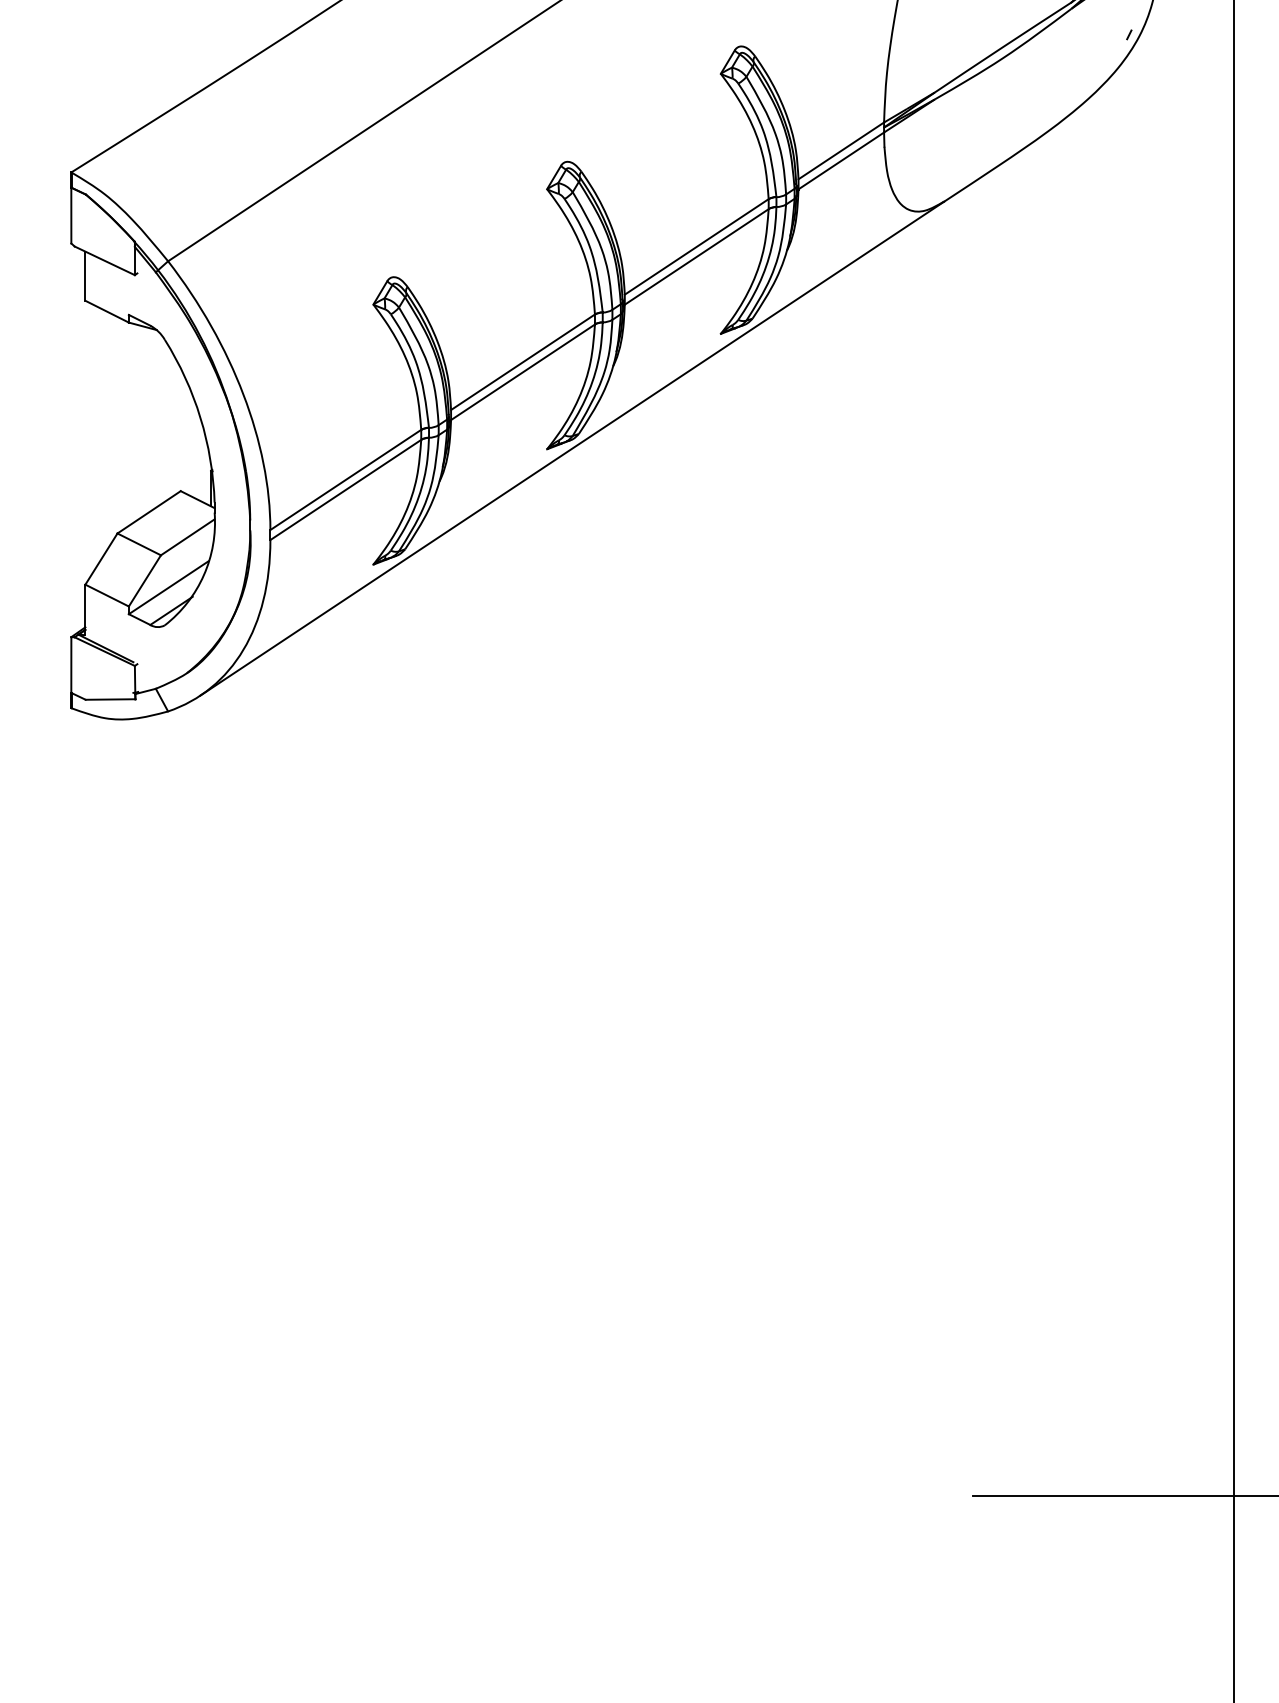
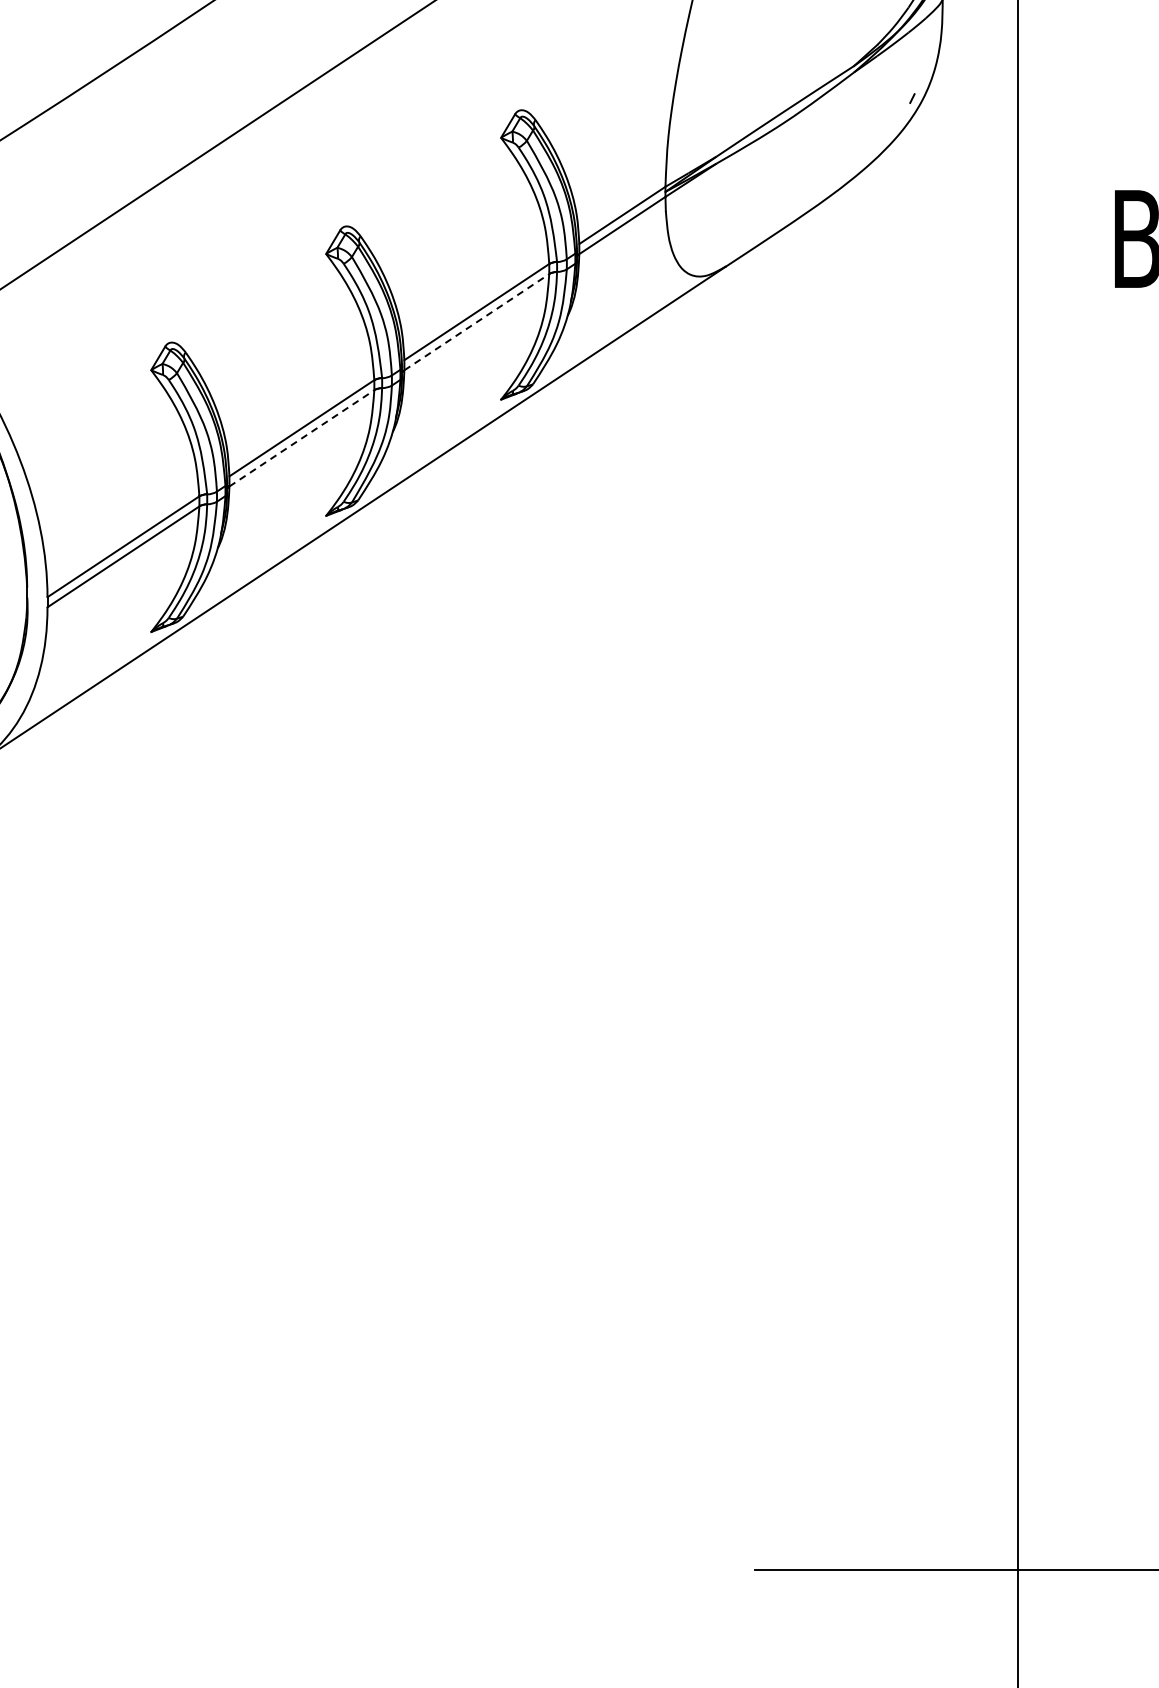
line: (697, 256) -> (477, 321), solid -> dashed
line: (523, 372) -> (302, 438), solid -> dashed

